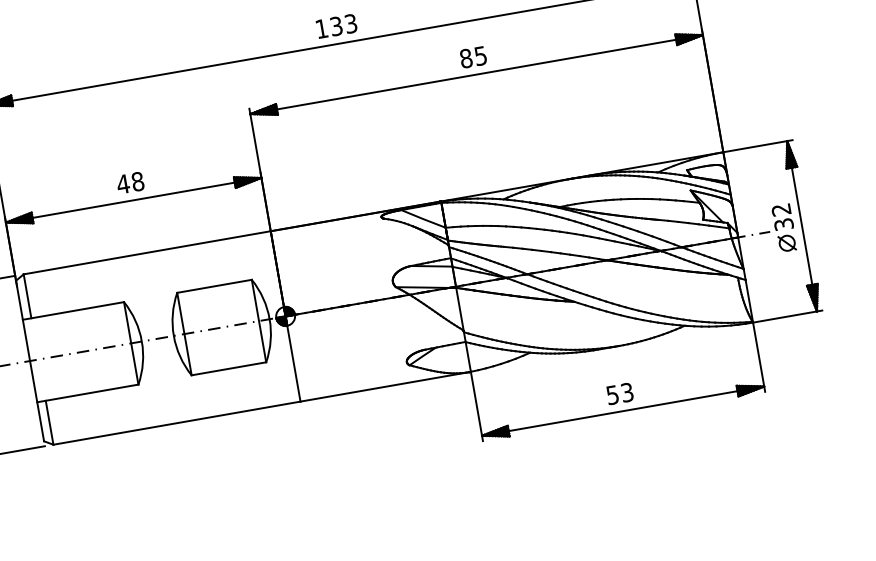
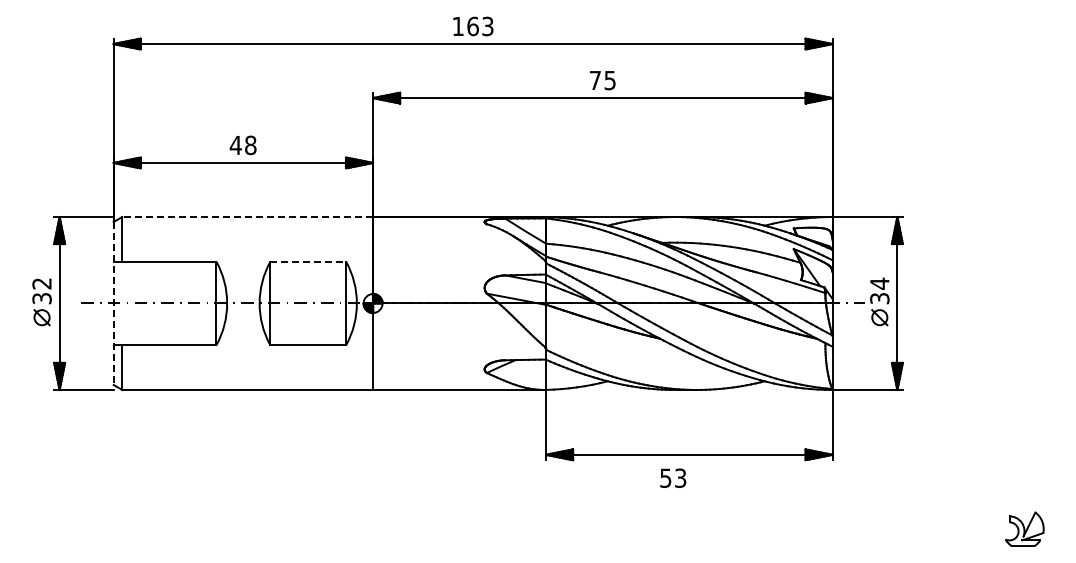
text: (335, 26) -> (472, 26), 133 -> 163
text: (466, 58) -> (595, 80), 85 -> 75
text: (781, 209) -> (879, 283), 32 -> 34
line: (147, 253) -> (247, 217), solid -> dashed
line: (214, 286) -> (308, 261), solid -> dashed
line: (30, 362) -> (113, 304), solid -> dashed
text: (620, 393) -> (673, 477), moved

